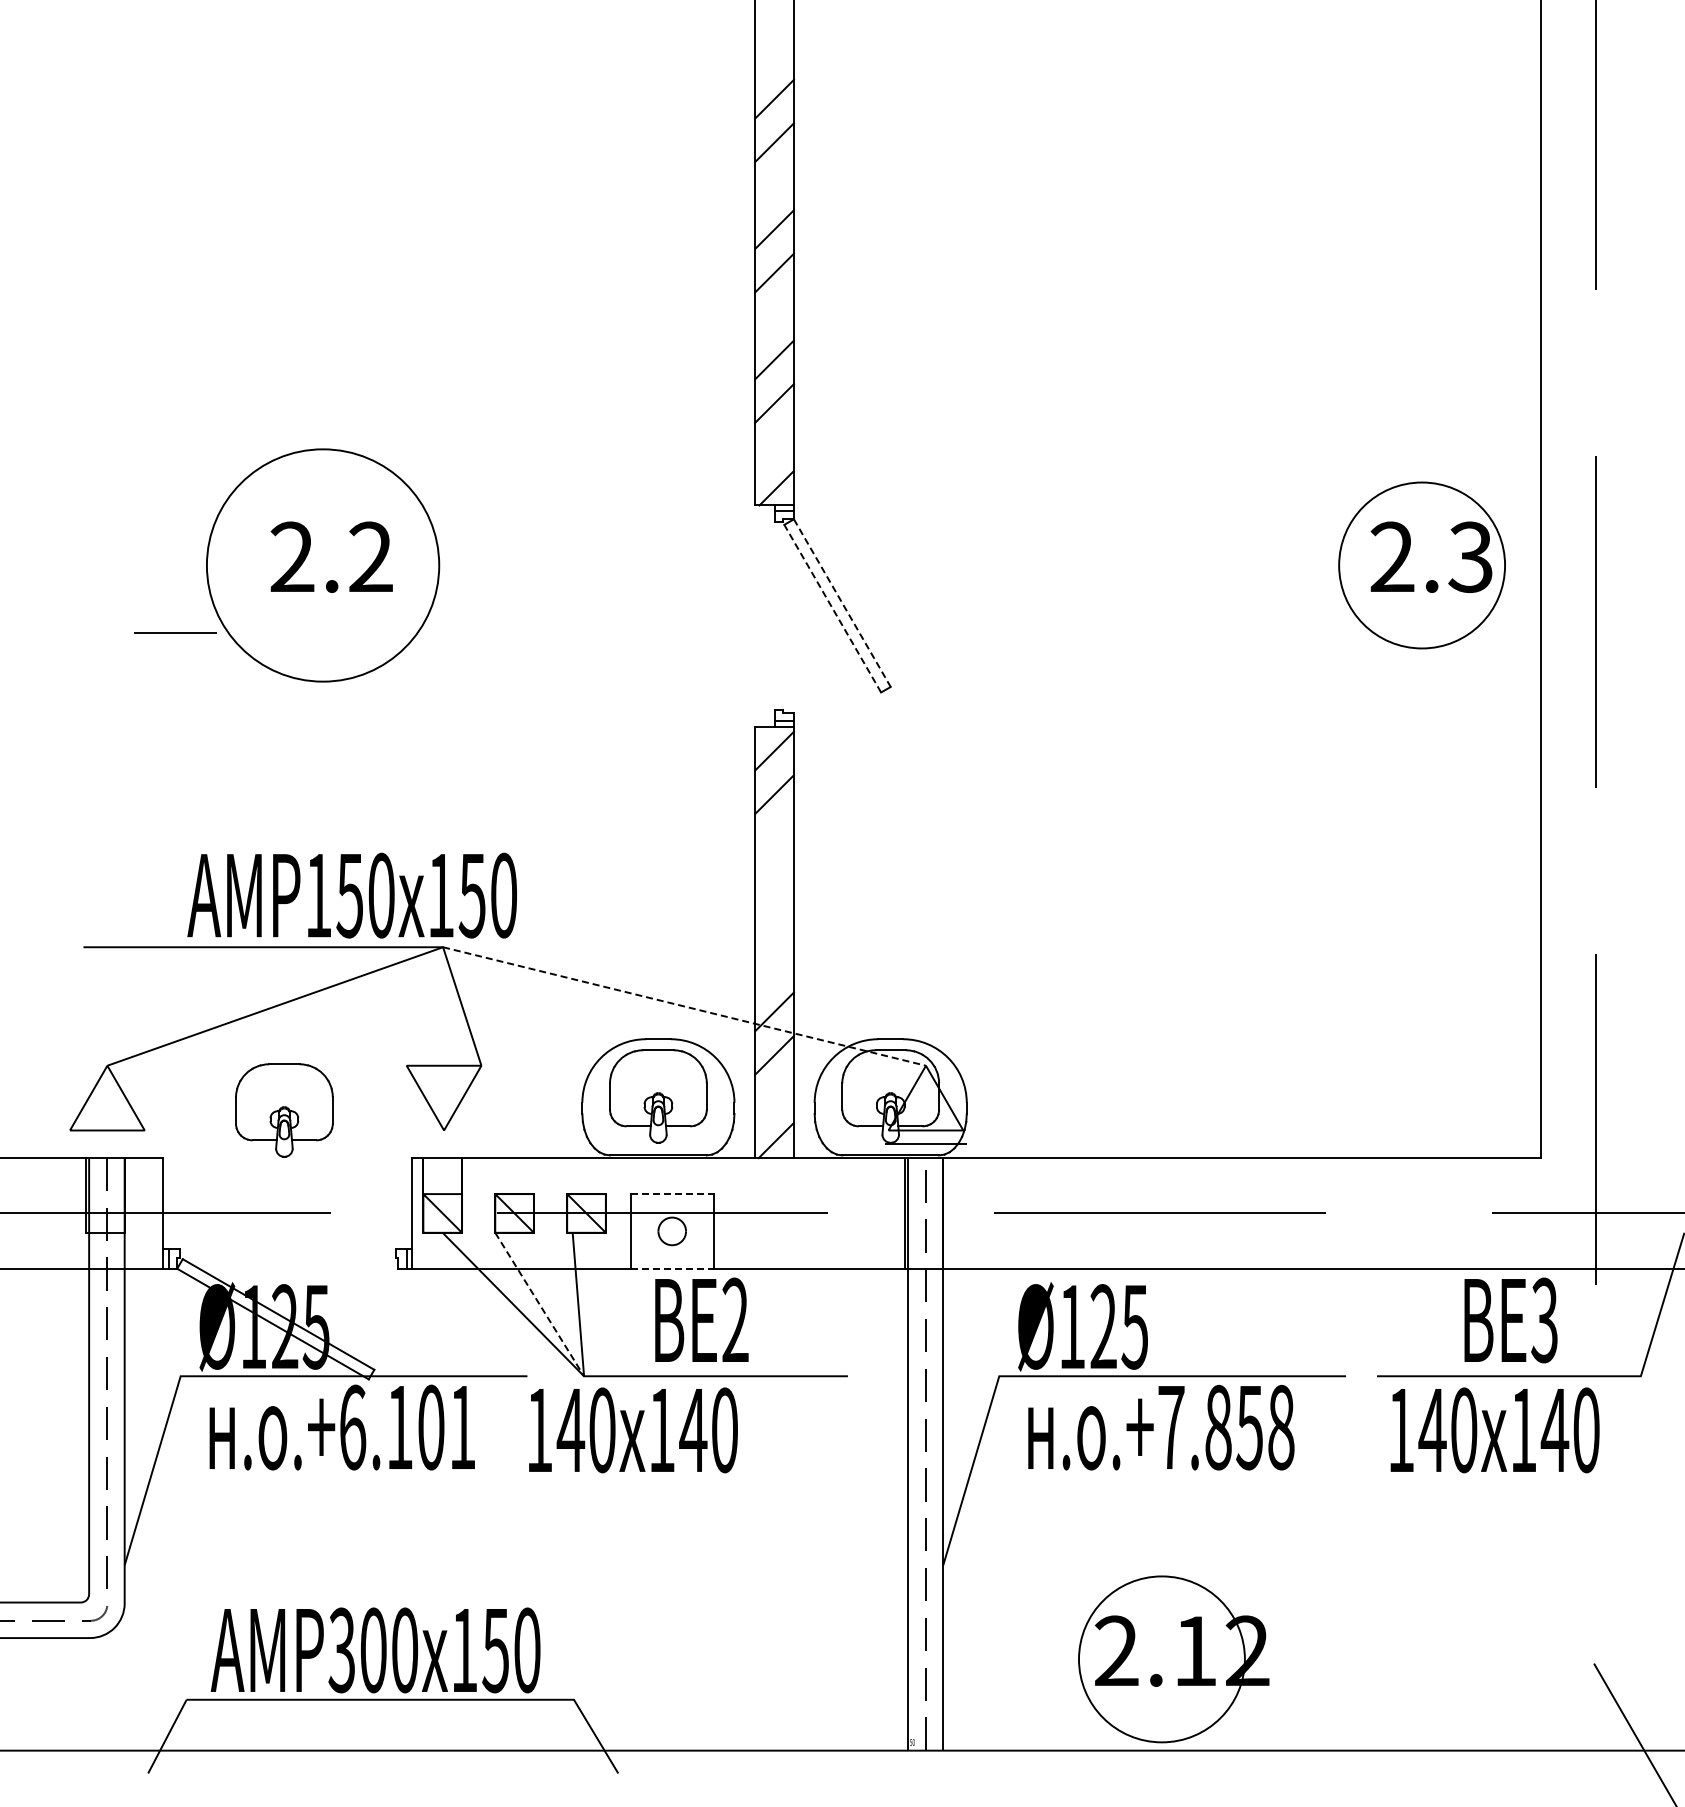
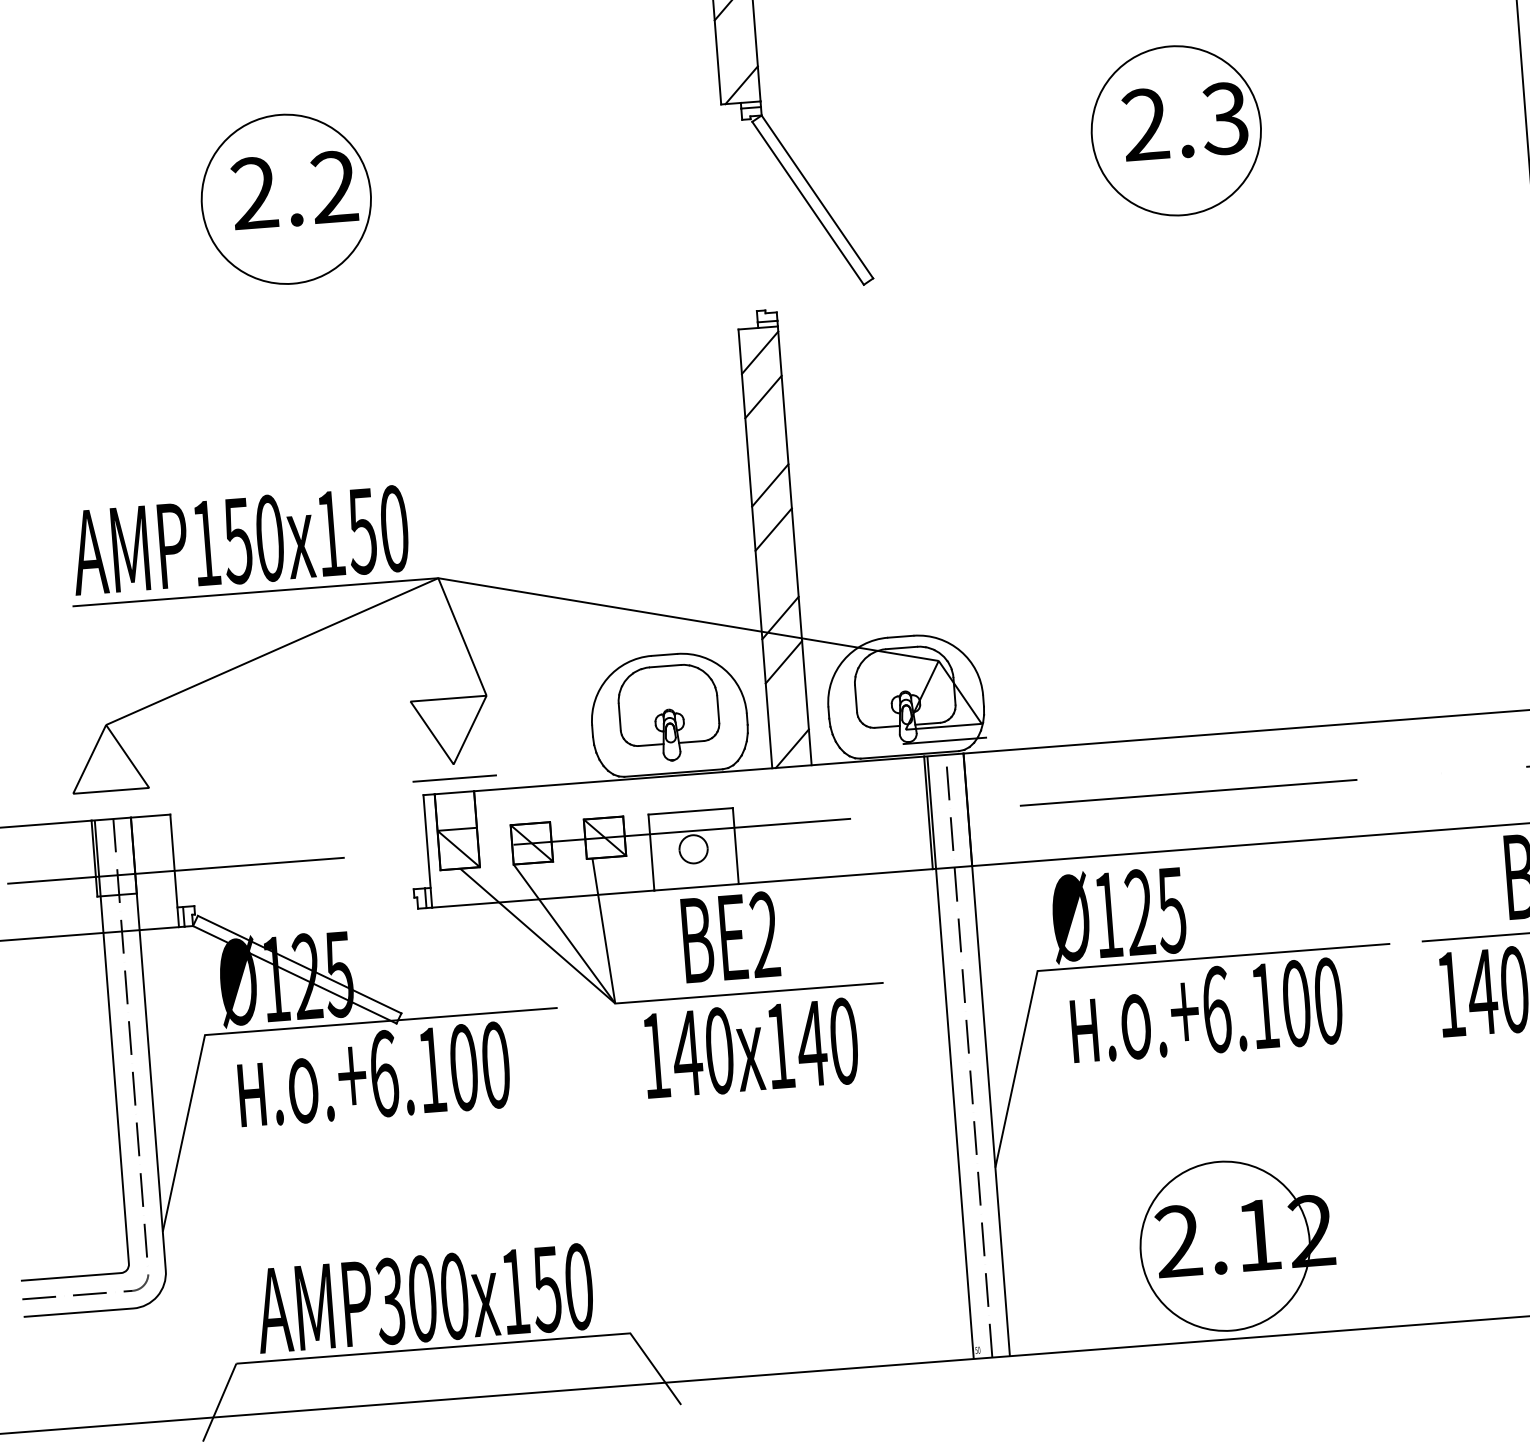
circle: (323, 565) -> (286, 199), size x0.71
part: (1421, 565) -> (1175, 130), moved
line: (842, 603) -> (817, 197), dashed -> solid
line: (832, 608) -> (807, 203), dashed -> solid
line: (175, 632) -> (455, 777), moved
line: (774, 881) -> (770, 485), added
text: (351, 895) -> (239, 540), moved
line: (774, 924) -> (773, 529), added
line: (684, 1006) -> (688, 619), dashed -> solid
part: (284, 1110) -> (289, 756), removed
line: (672, 1194) -> (690, 811), dashed -> solid
line: (672, 1268) -> (696, 887), dashed -> solid
line: (539, 1304) -> (564, 934), dashed -> solid
text: (462, 1427) -> (495, 1065), .+6.101 -> .+6.100
text: (1226, 1427) -> (1272, 1005), .+7.858 -> .+6.100
text: (633, 1430) -> (751, 1048), moved

